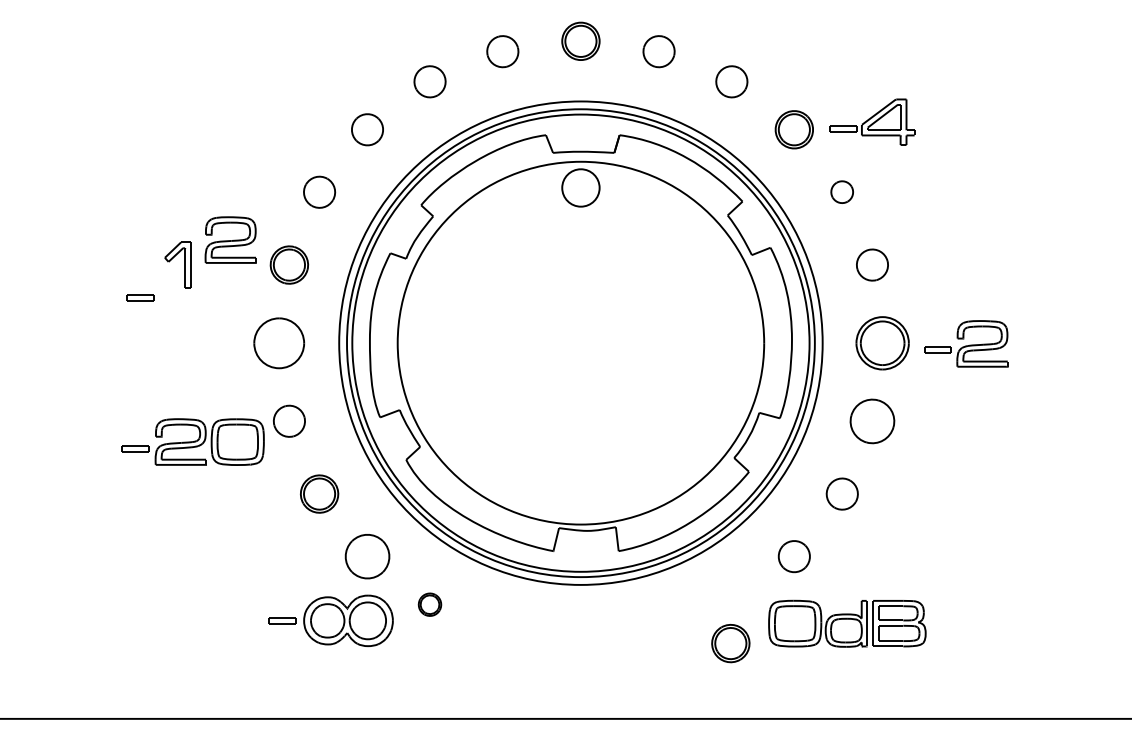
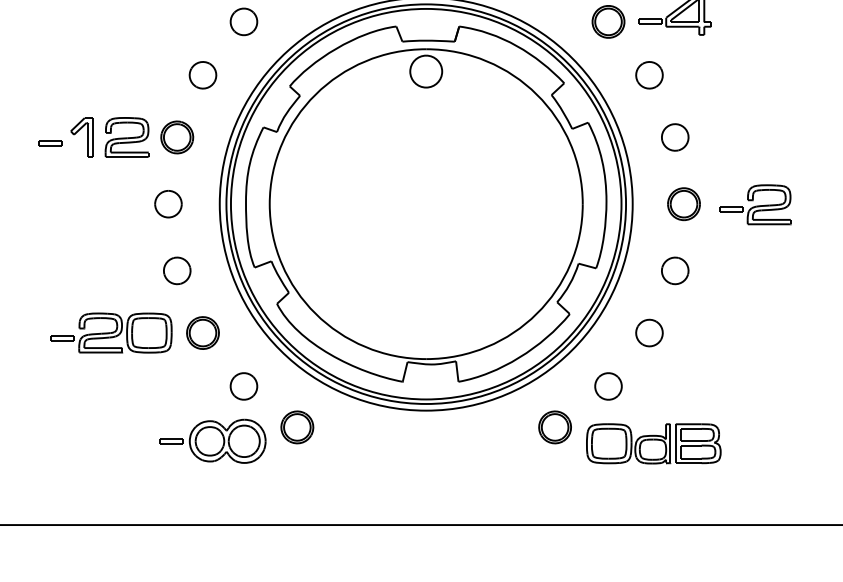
part: (841, 191) -> (648, 74), size x1.43
part: (230, 239) -> (126, 136), moved
part: (140, 297) -> (50, 142), moved
part: (278, 342) -> (167, 203), size x0.62
part: (882, 342) -> (683, 203), size x0.71
part: (872, 420) -> (675, 270), size x0.71
part: (192, 441) -> (110, 332), moved
part: (367, 556) -> (243, 386), size x0.71
part: (429, 604) -> (296, 427), size x1.67
part: (730, 643) -> (554, 427), moved

